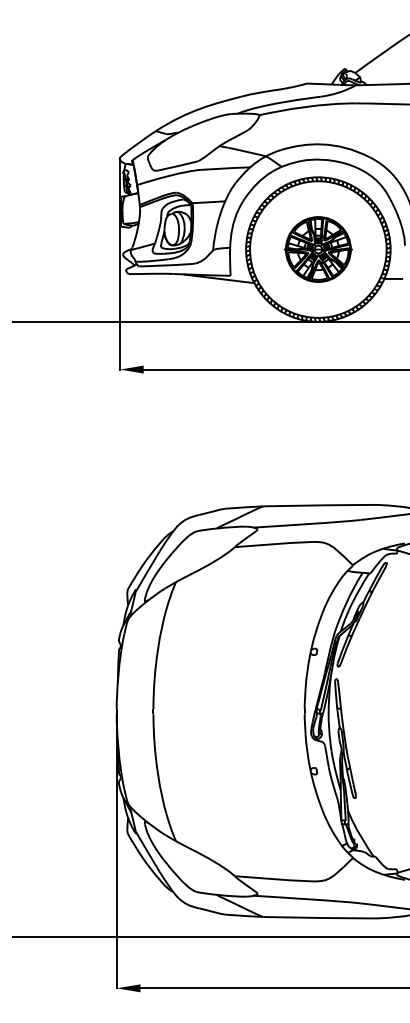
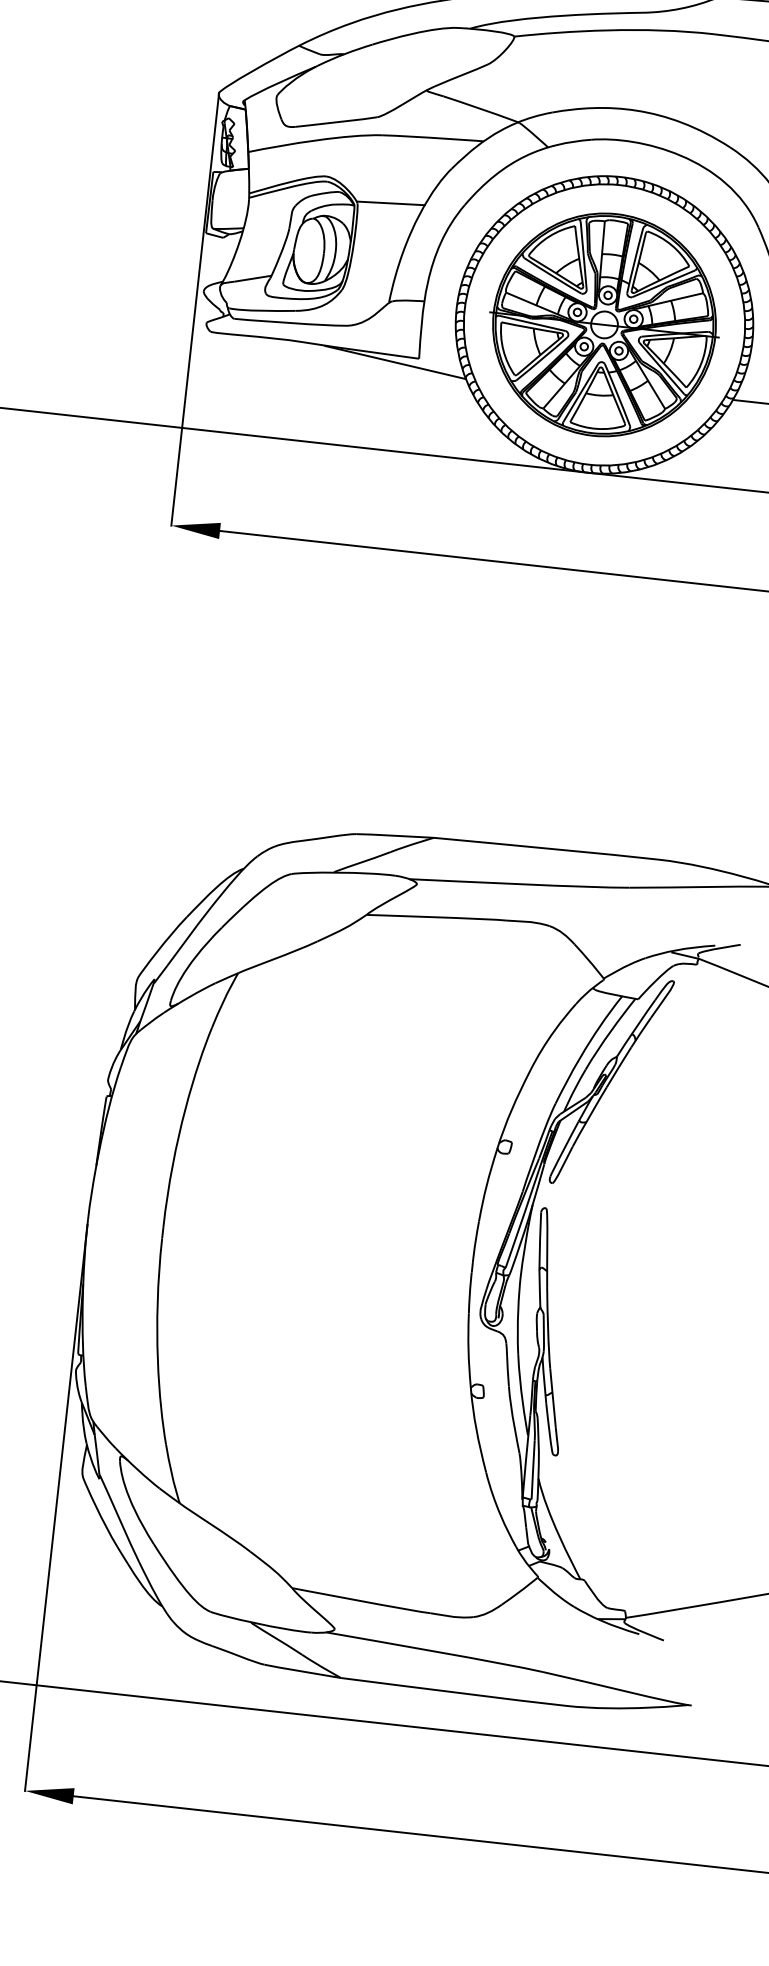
part: (318, 249) -> (604, 324), size x1.67

